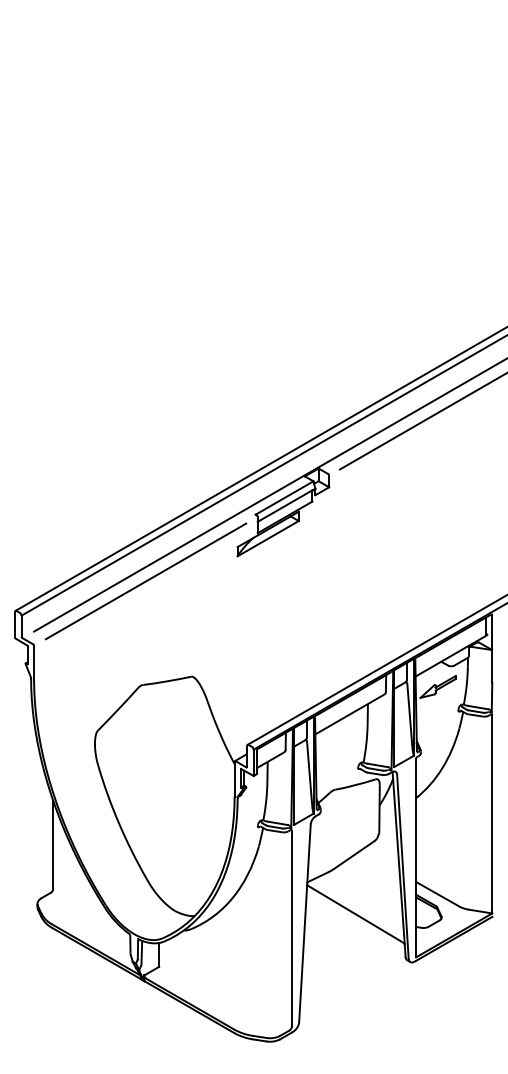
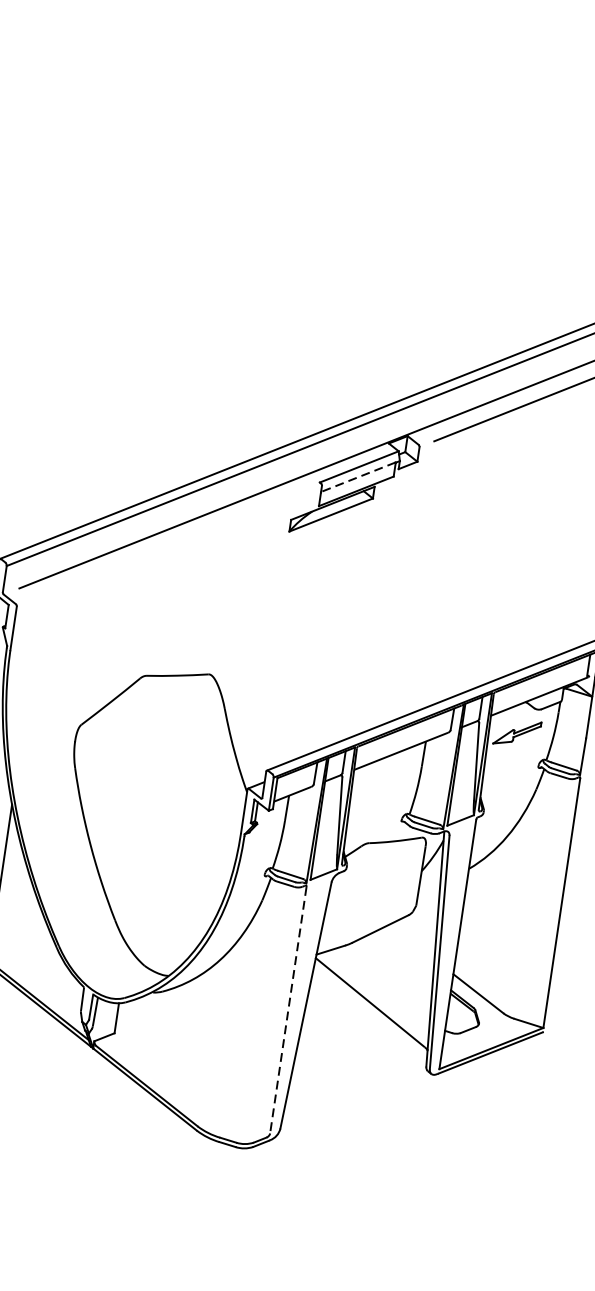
line: (285, 506) -> (358, 477), solid -> dashed
line: (146, 581) -> (170, 546), removed
line: (291, 928) -> (288, 1009), solid -> dashed

